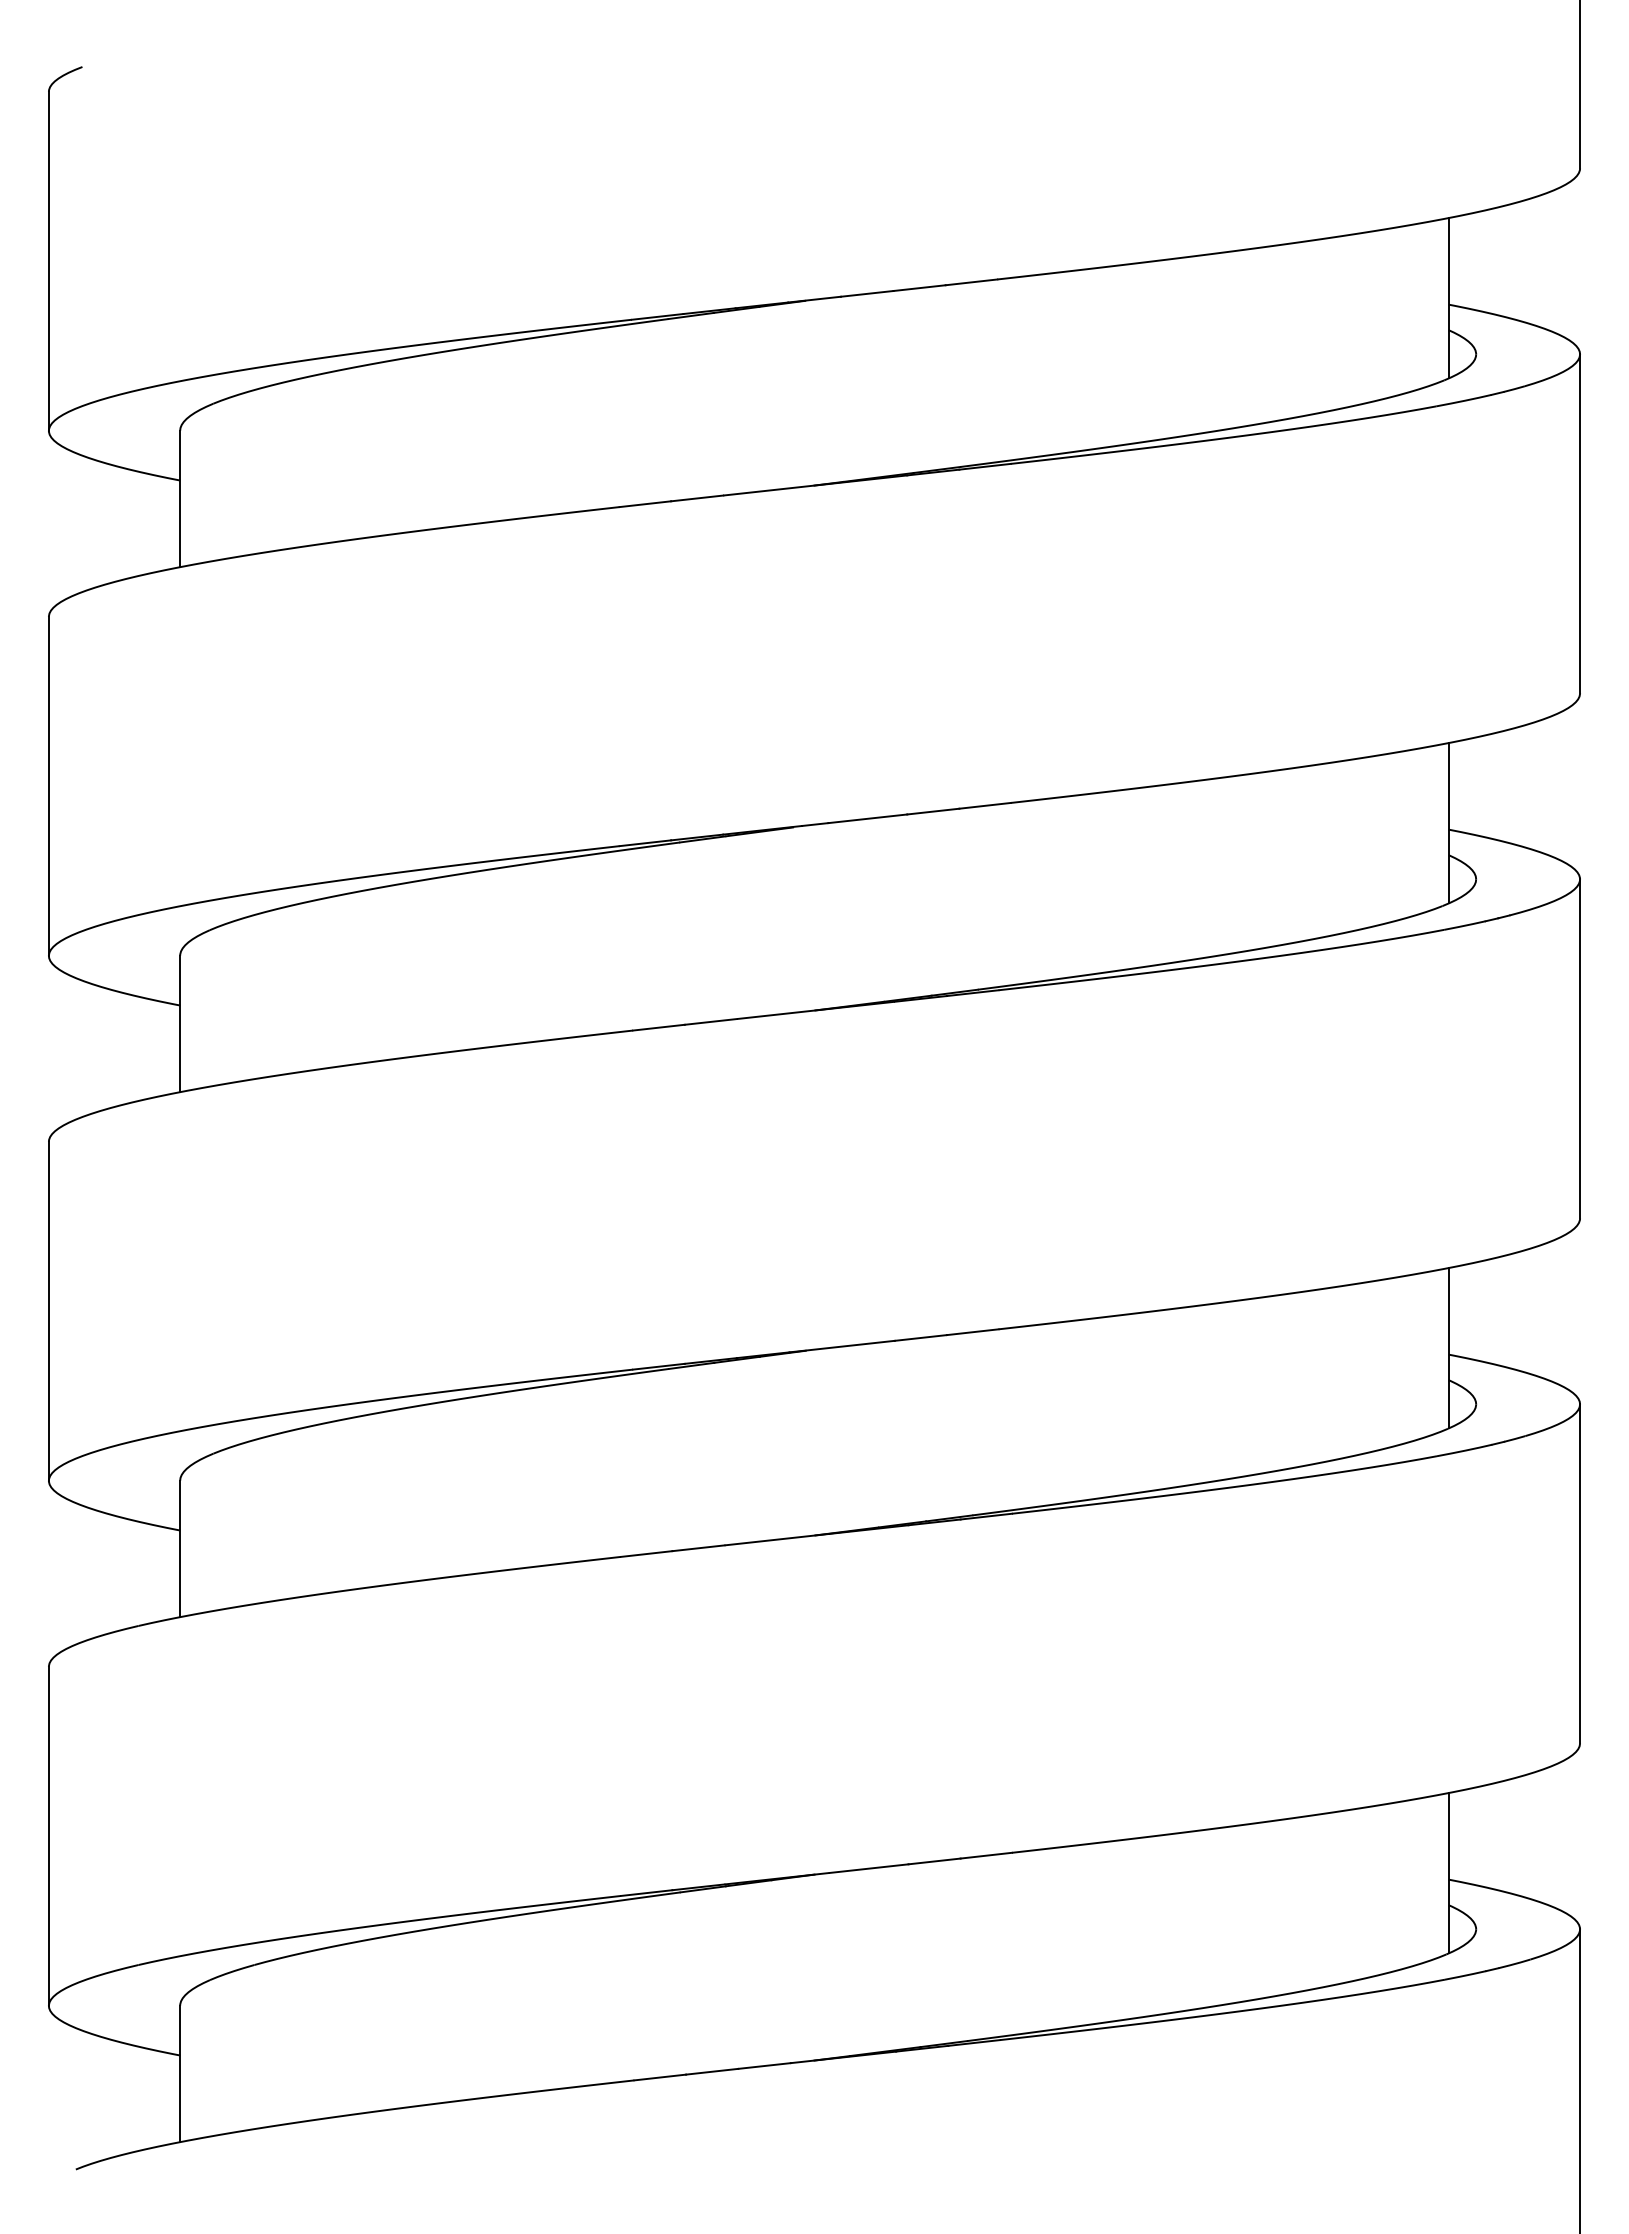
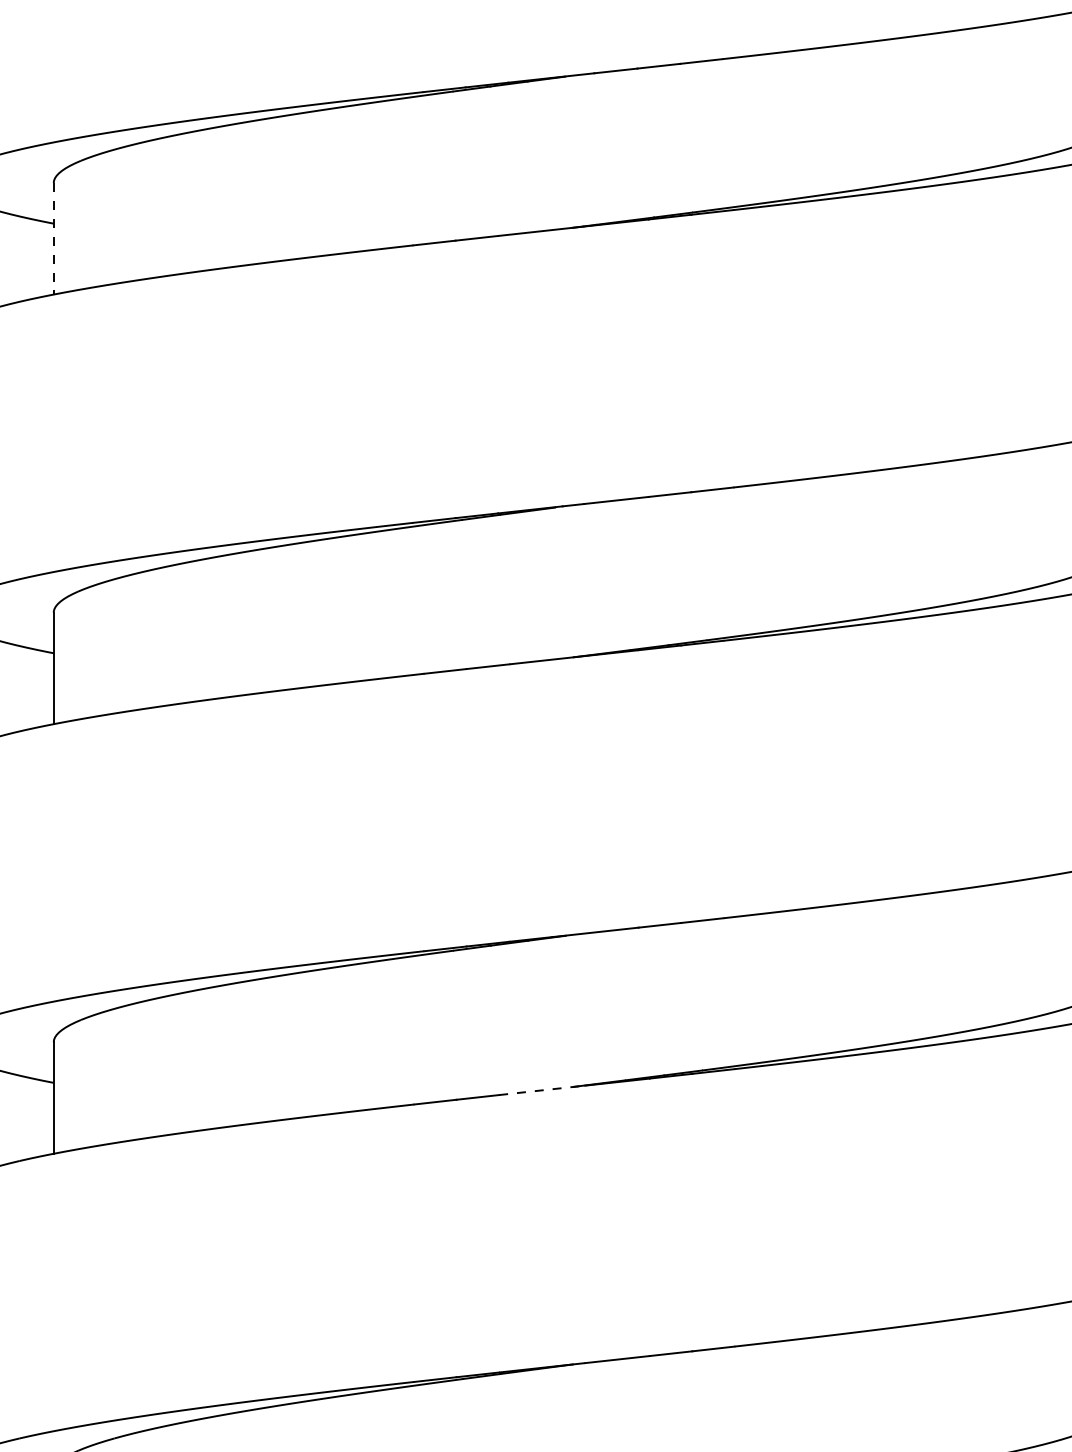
line: (180, 499) -> (54, 239), solid -> dashed
line: (777, 1539) -> (542, 1090), solid -> dashed

